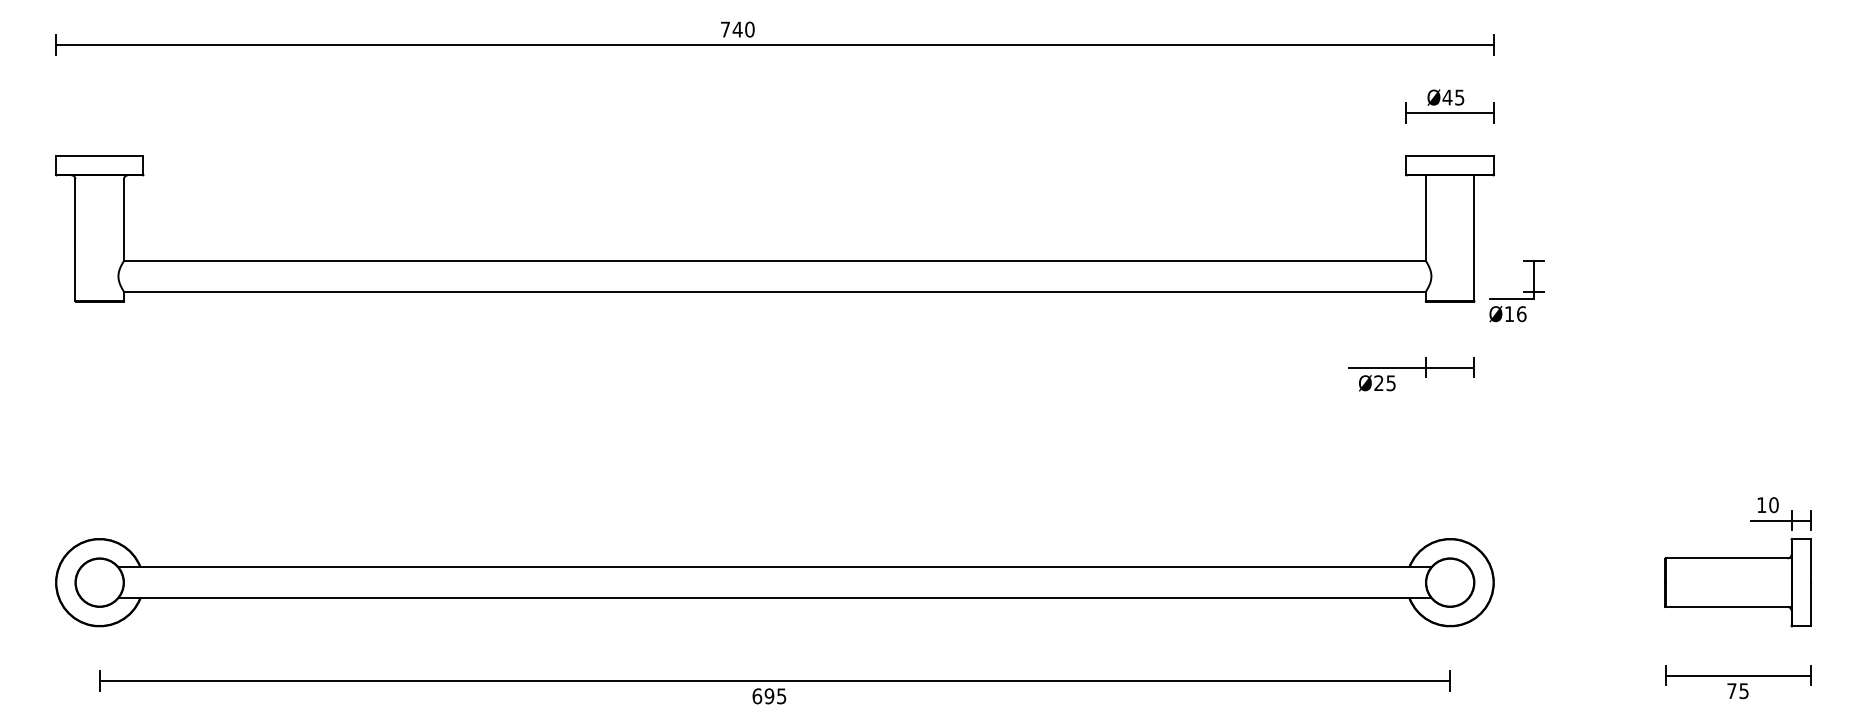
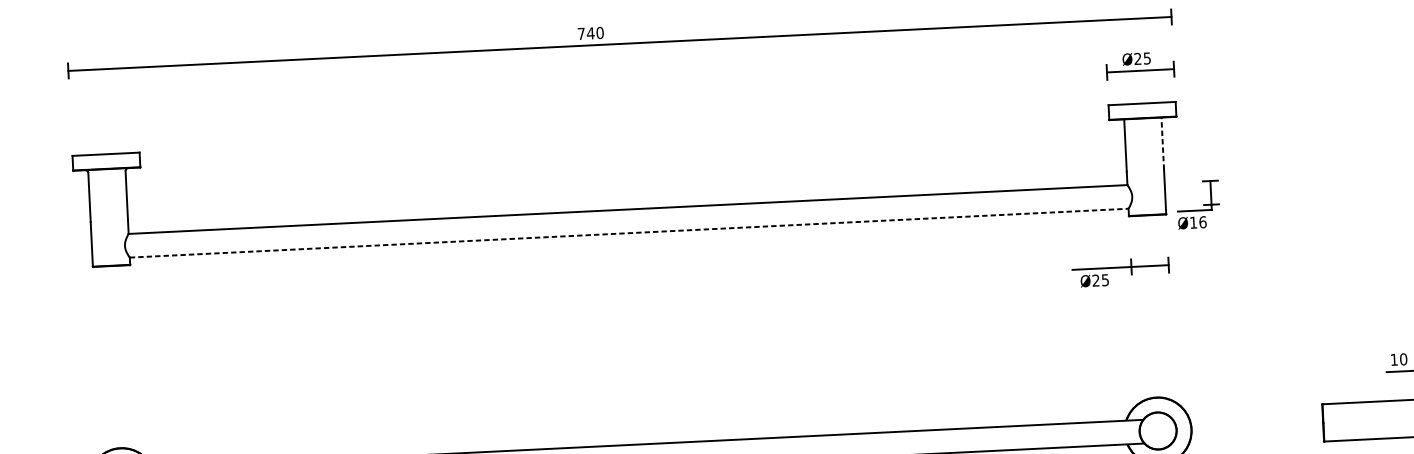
text: (1447, 97) -> (1137, 58), Ø45 -> Ø25
line: (1474, 208) -> (1162, 143), solid -> dashed
line: (774, 291) -> (628, 232), solid -> dashed

